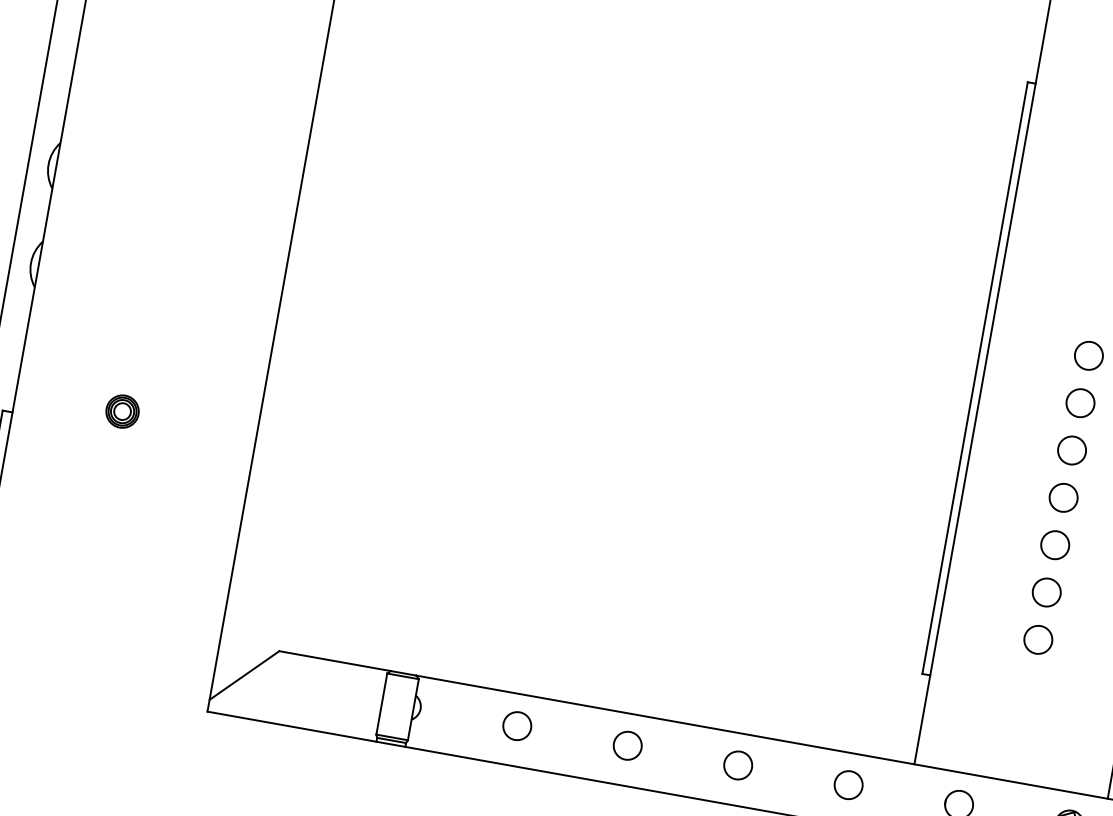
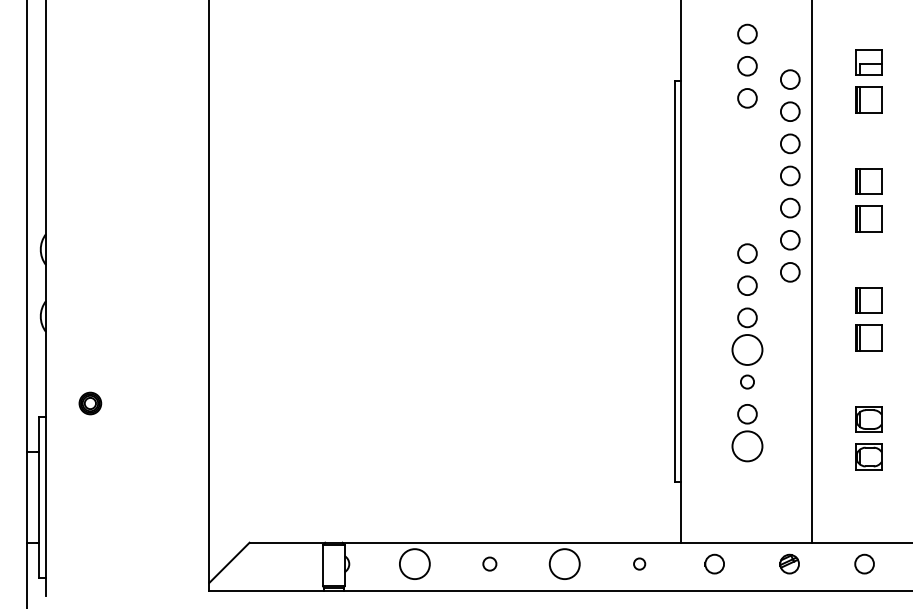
part: (122, 411) -> (90, 403), moved
circle: (1063, 497) -> (747, 349), size x1.6
circle: (1055, 544) -> (747, 381), size x0.7
circle: (1038, 640) -> (747, 446), size x1.6
circle: (516, 725) -> (414, 563), size x1.6
circle: (627, 744) -> (489, 563), size x0.7
circle: (737, 764) -> (564, 563), size x1.6
circle: (848, 784) -> (639, 563), size x0.6

